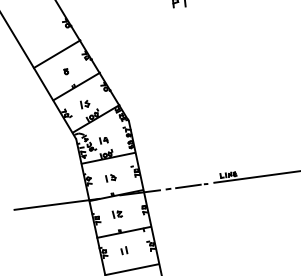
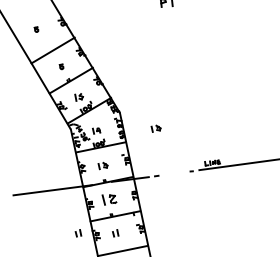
part: (39, 31) -> (36, 29), added
part: (167, 138) -> (155, 128), added
line: (188, 186) -> (175, 173), removed
part: (116, 214) -> (108, 199), size x1.6
part: (84, 250) -> (78, 233), added

